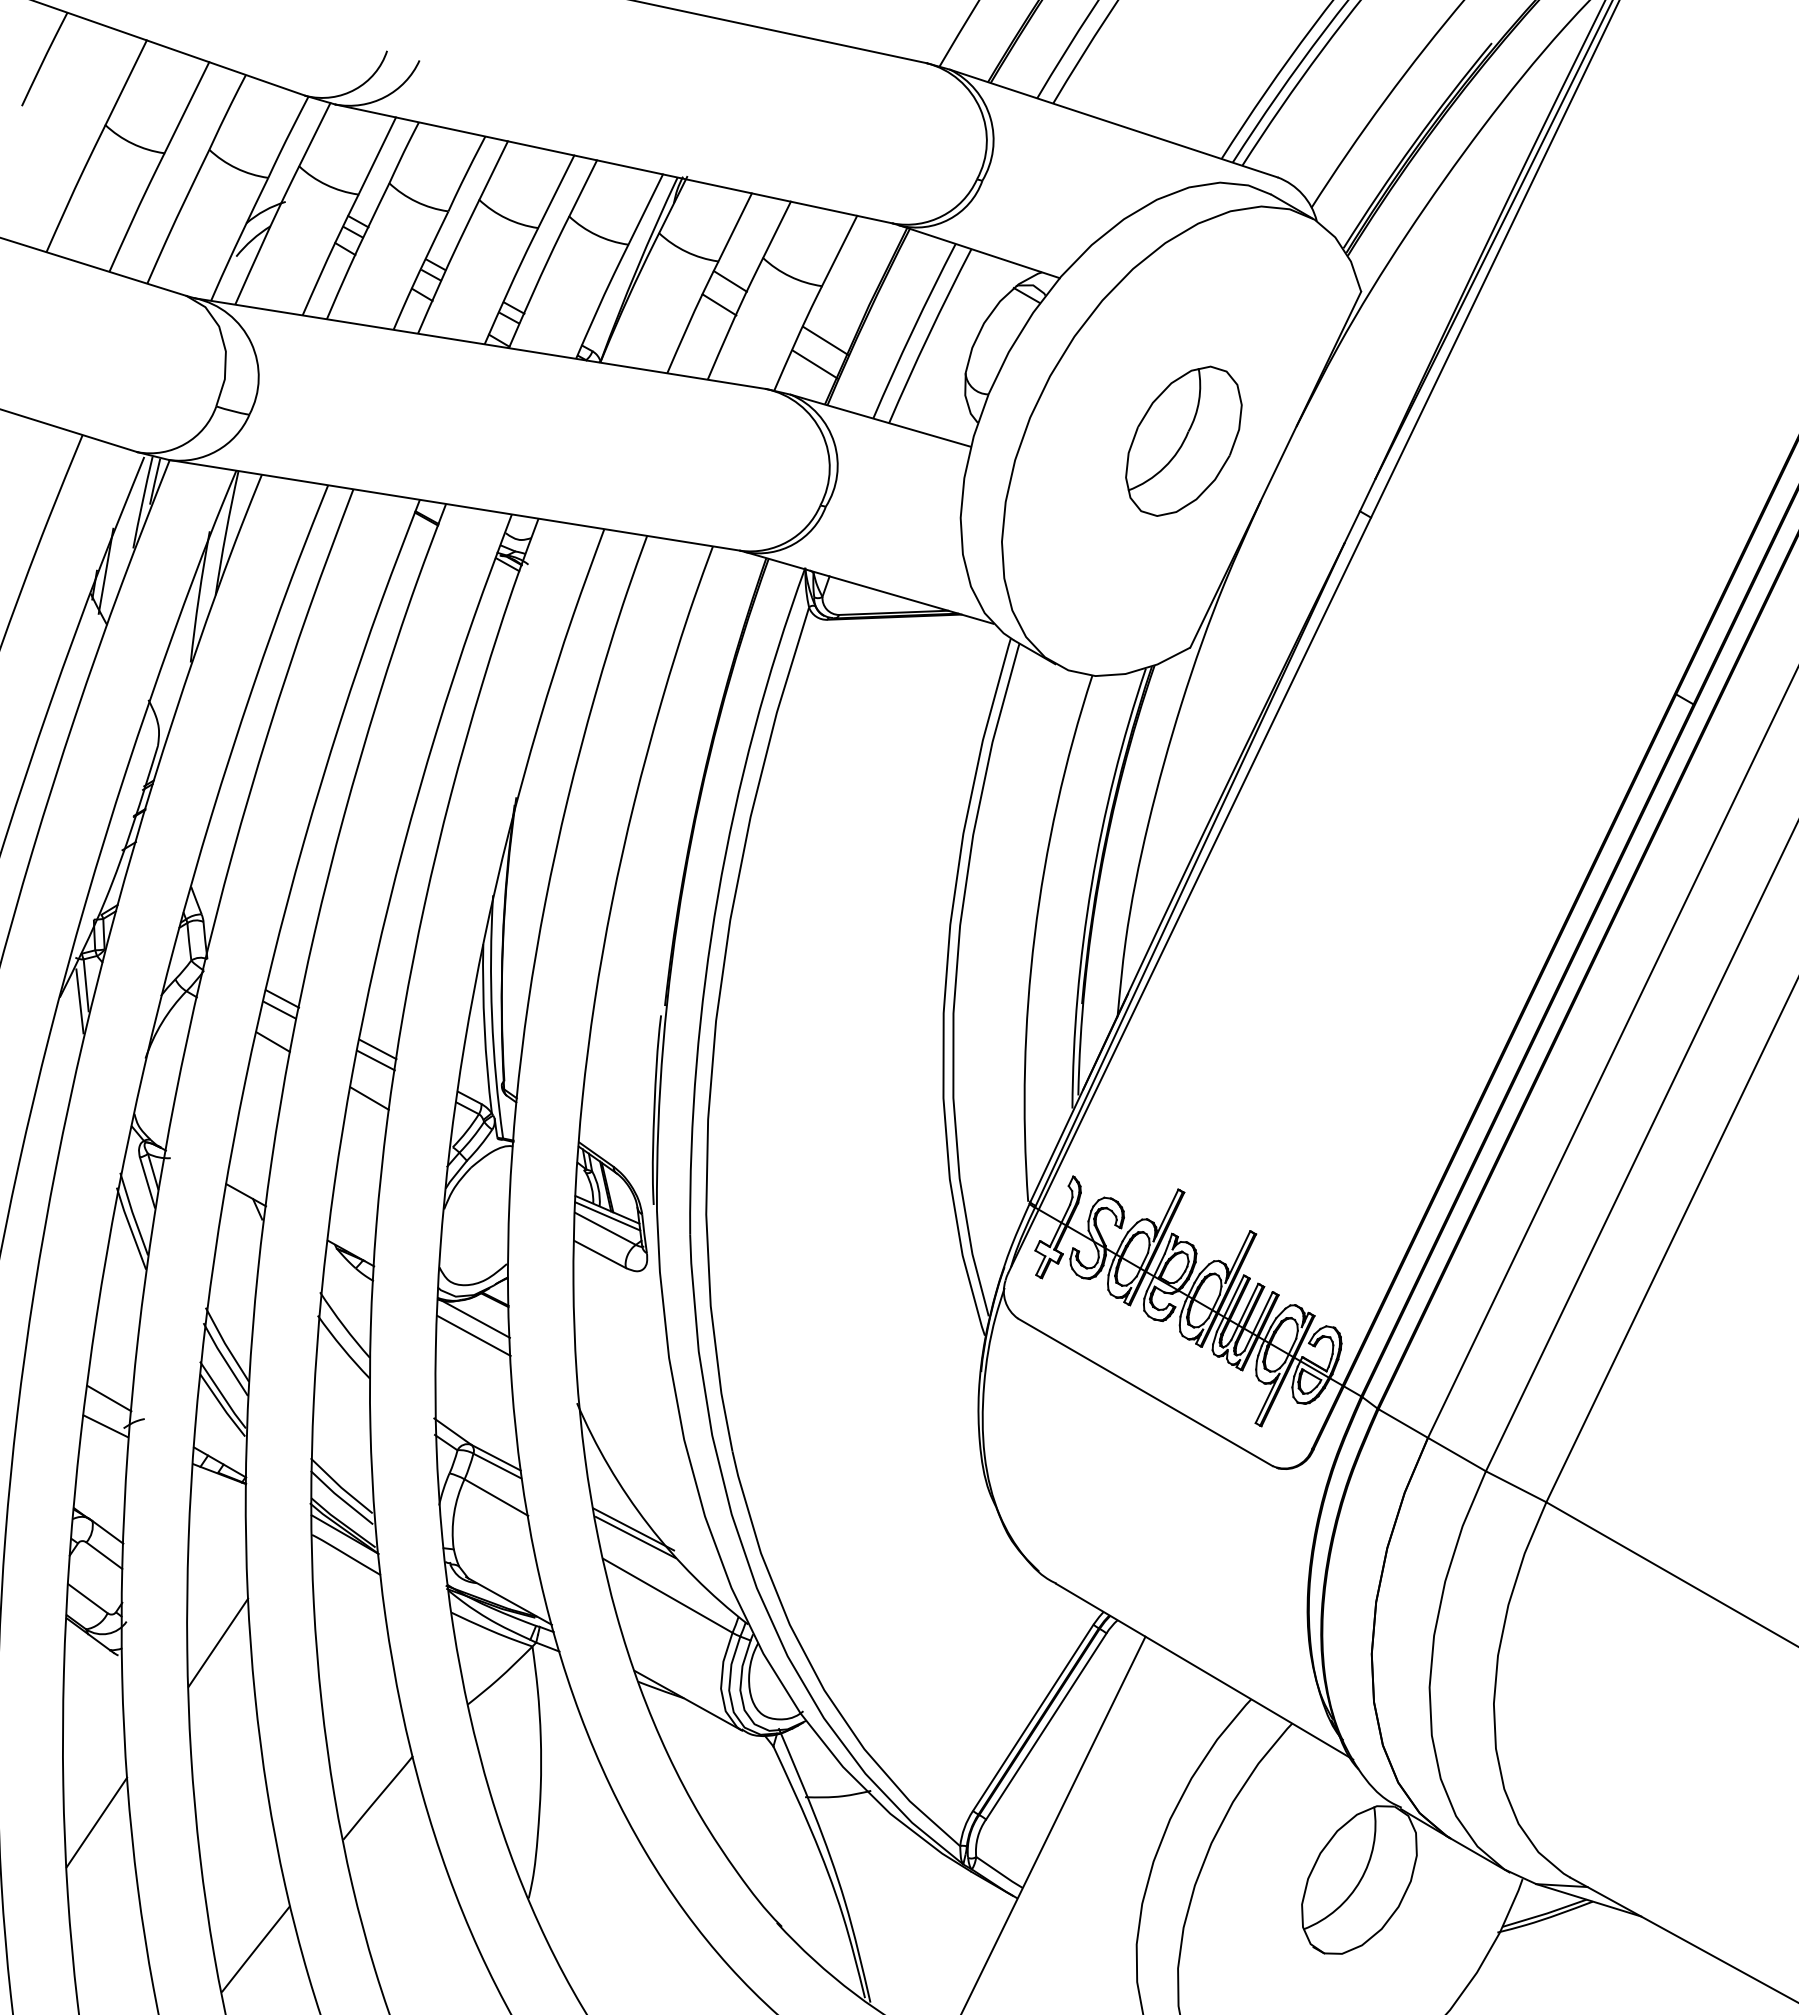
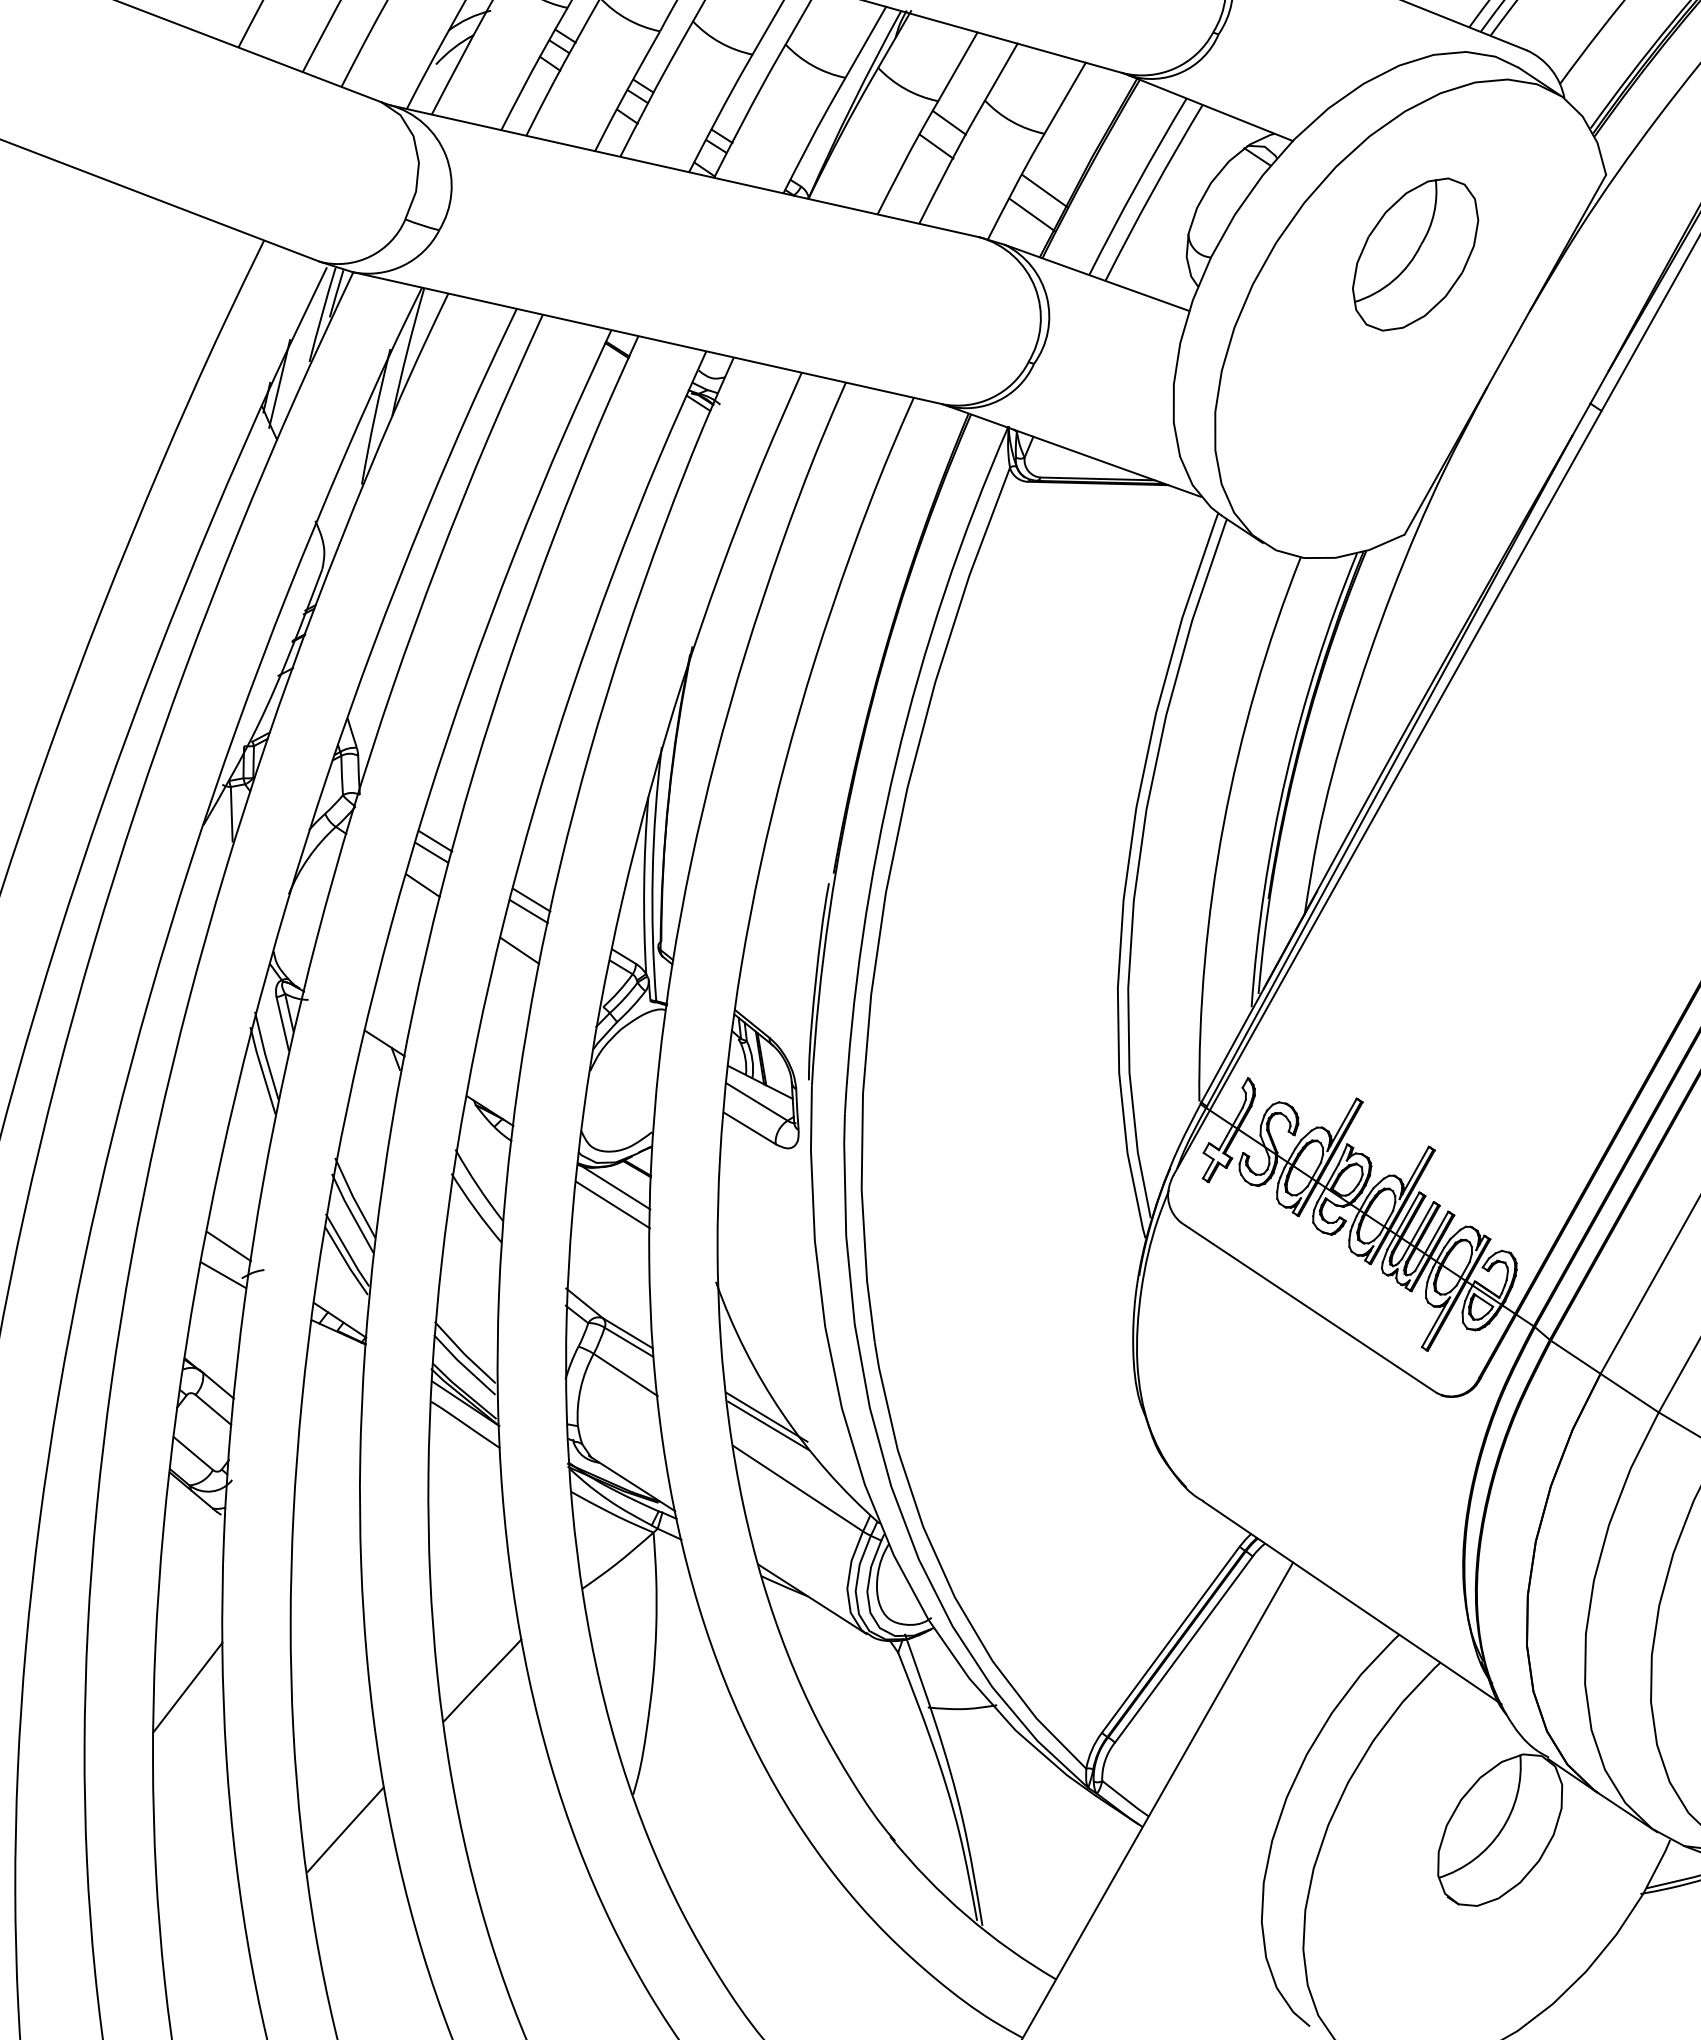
part: (1183, 440) -> (1415, 253), moved
line: (79, 1001) -> (223, 830), removed
line: (607, 1216) -> (759, 1089), removed
line: (218, 1642) -> (326, 1507), removed

